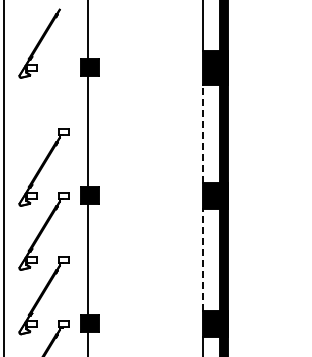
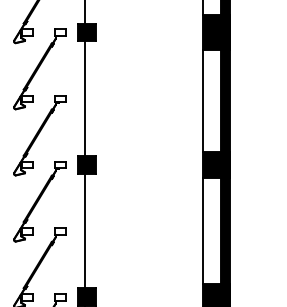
part: (43, 103) -> (38, 69), added
line: (202, 133) -> (203, 100), dashed -> solid
line: (202, 259) -> (203, 230), dashed -> solid

